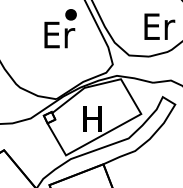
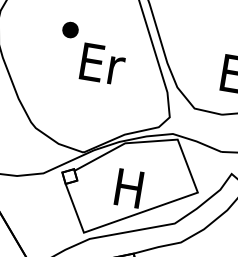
part: (70, 14) -> (69, 29), moved

